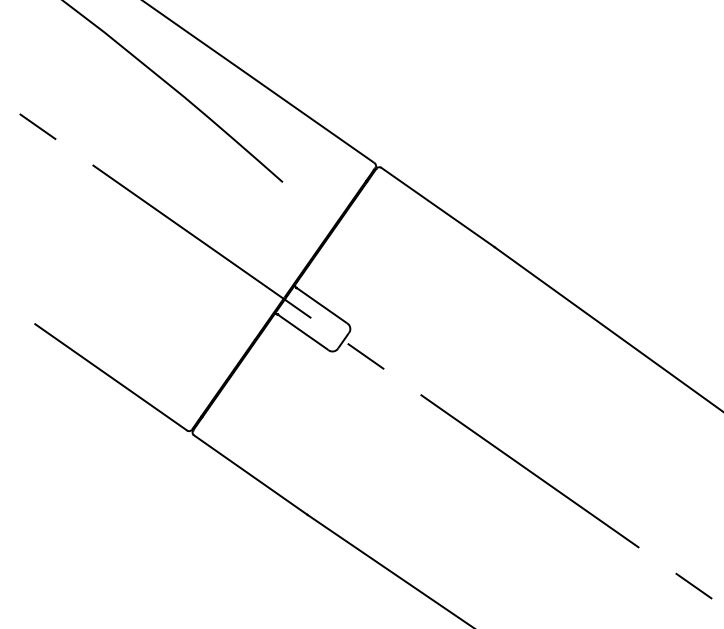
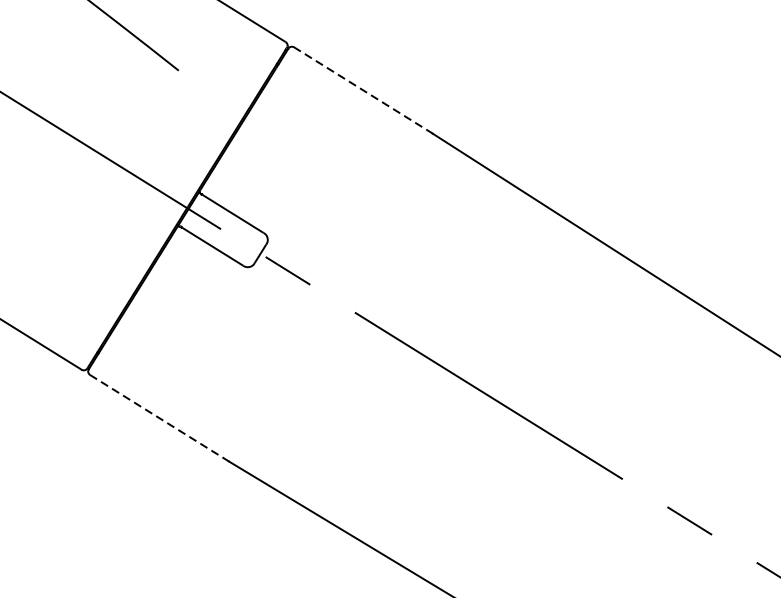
line: (438, 207) -> (364, 90), solid -> dashed
line: (250, 475) -> (159, 418), solid -> dashed

